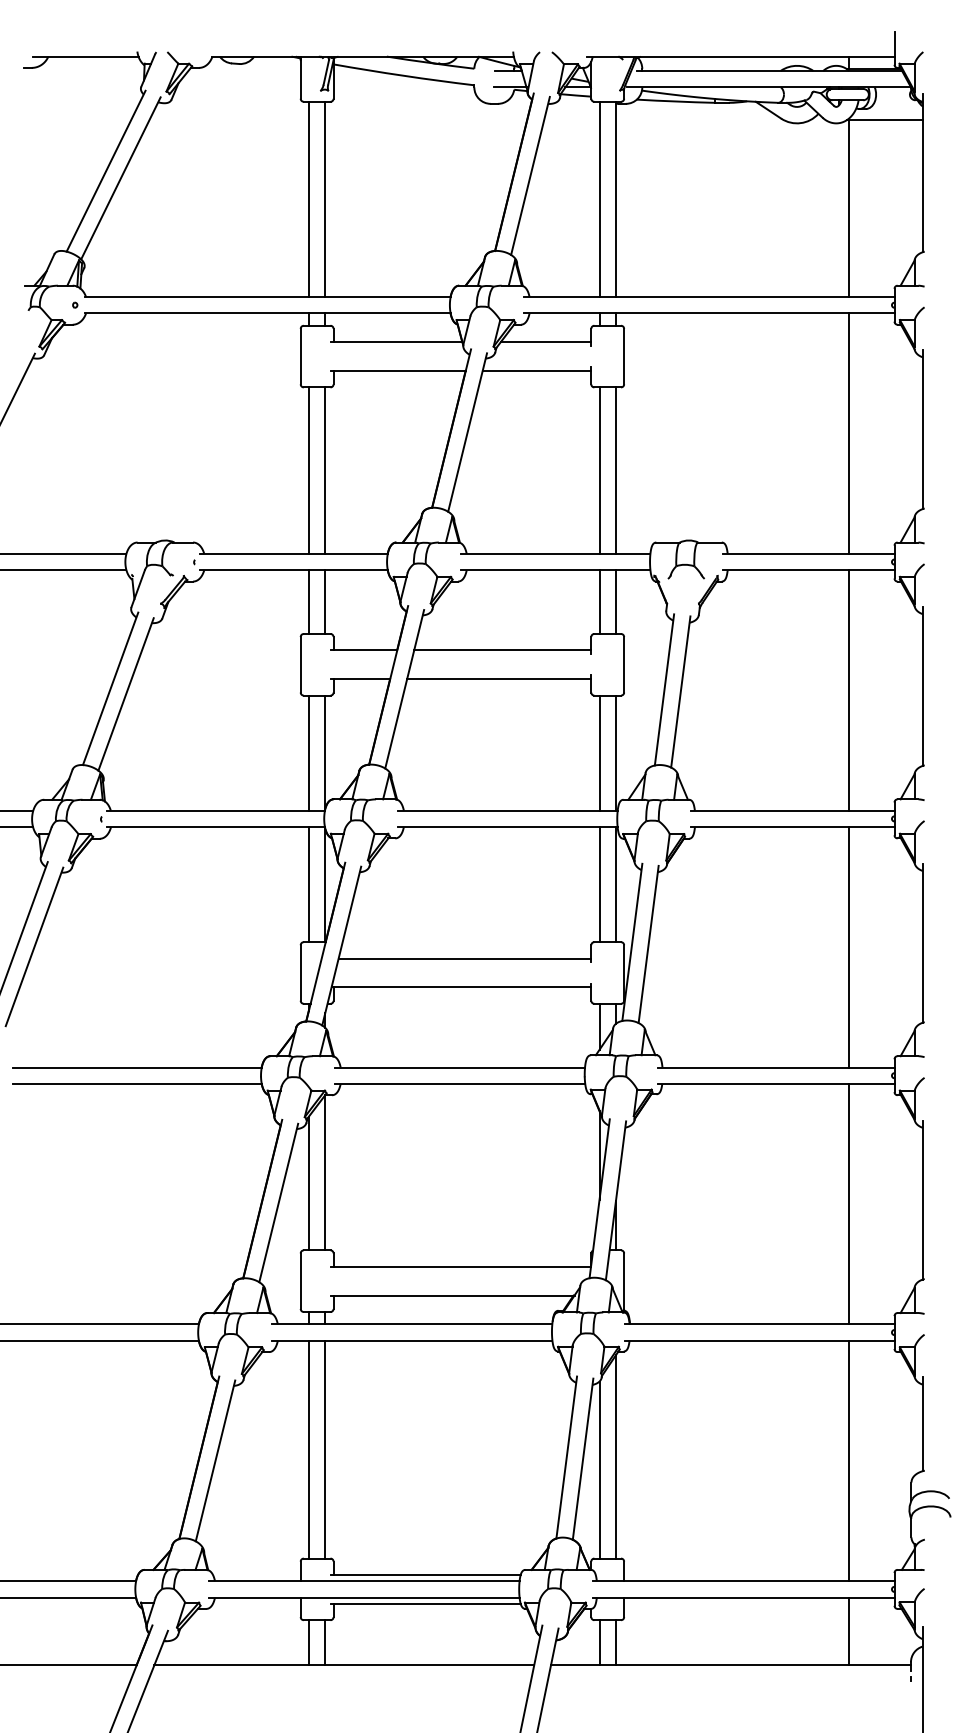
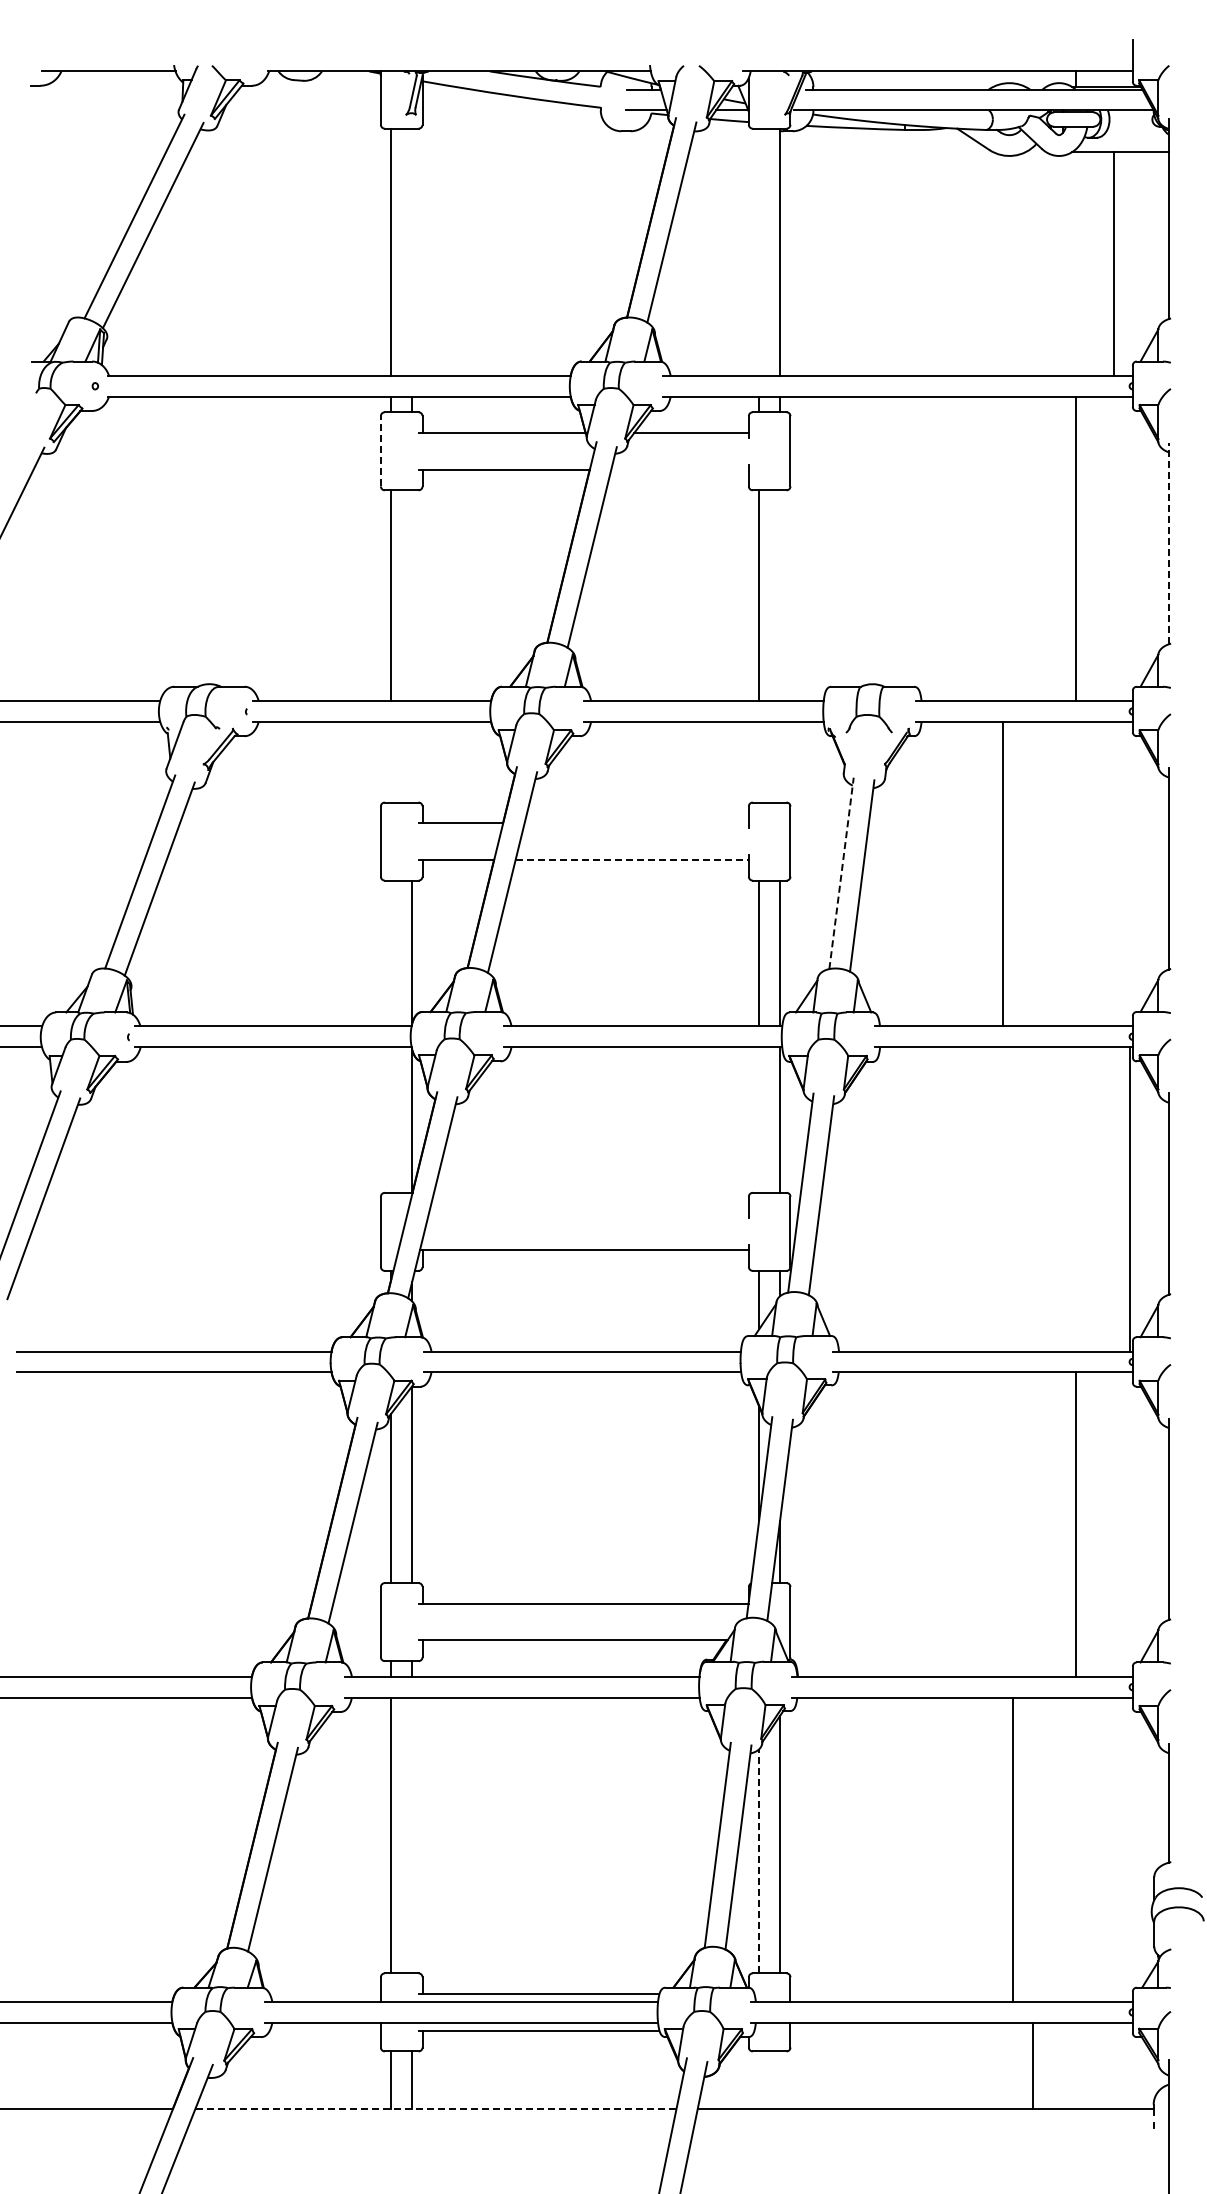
line: (325, 198) -> (412, 251), removed
line: (599, 198) -> (759, 251), removed
line: (849, 208) -> (1113, 263), moved
line: (300, 355) -> (380, 450), solid -> dashed
line: (536, 370) -> (679, 469), removed
line: (922, 429) -> (1168, 543), solid -> dashed
line: (325, 470) -> (412, 595), removed
line: (616, 470) -> (780, 595), removed
line: (309, 601) -> (391, 761), removed
line: (325, 601) -> (412, 761), removed
line: (599, 601) -> (759, 761), removed
line: (616, 601) -> (780, 761), removed
line: (502, 650) -> (636, 823), removed
line: (499, 678) -> (632, 859), solid -> dashed
line: (664, 689) -> (841, 872), solid -> dashed
line: (849, 690) -> (1002, 873), moved
line: (309, 753) -> (391, 953), removed
line: (309, 884) -> (391, 1119), removed
line: (599, 884) -> (759, 1119), removed
line: (849, 947) -> (1129, 1199), moved
line: (464, 958) -> (588, 1213), removed
line: (325, 1449) -> (412, 1835), removed
line: (849, 1460) -> (1012, 1849), moved
line: (599, 1469) -> (759, 1860), solid -> dashed
line: (849, 1631) -> (1032, 2065), moved
line: (599, 1642) -> (759, 2079), removed
line: (616, 1642) -> (780, 2079), removed
line: (344, 1665) -> (436, 2108), solid -> dashed

